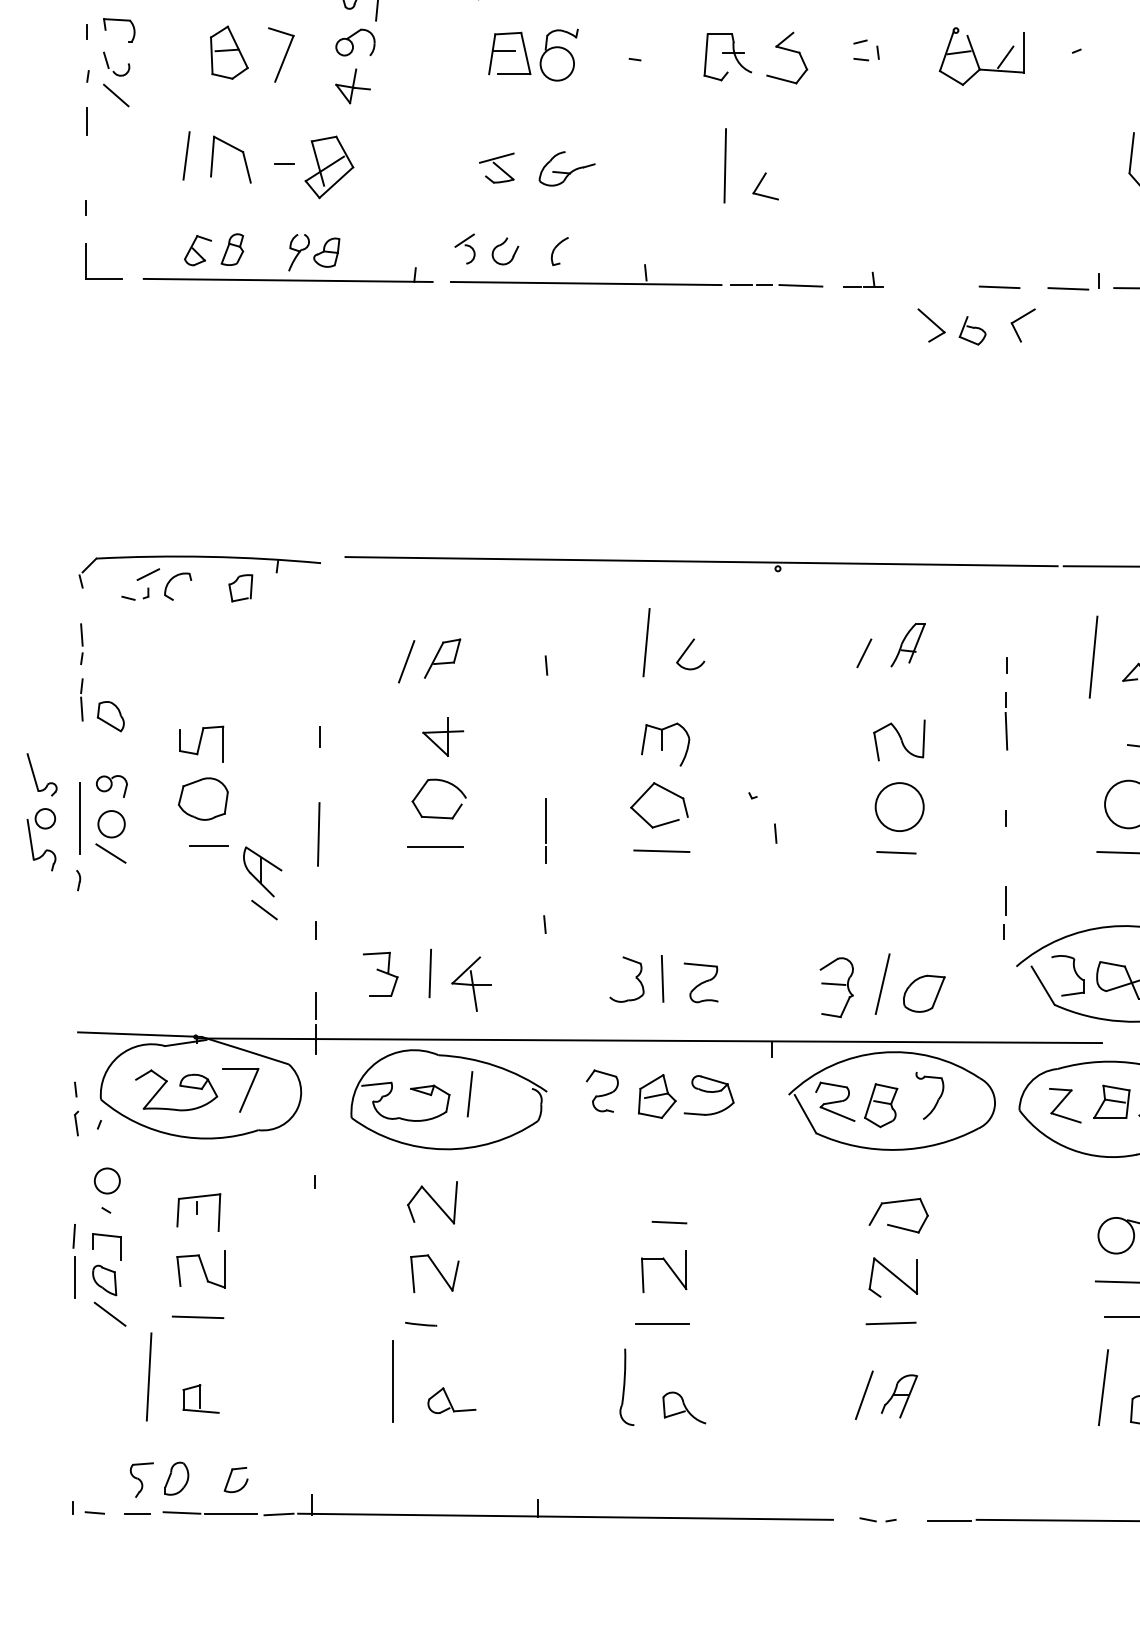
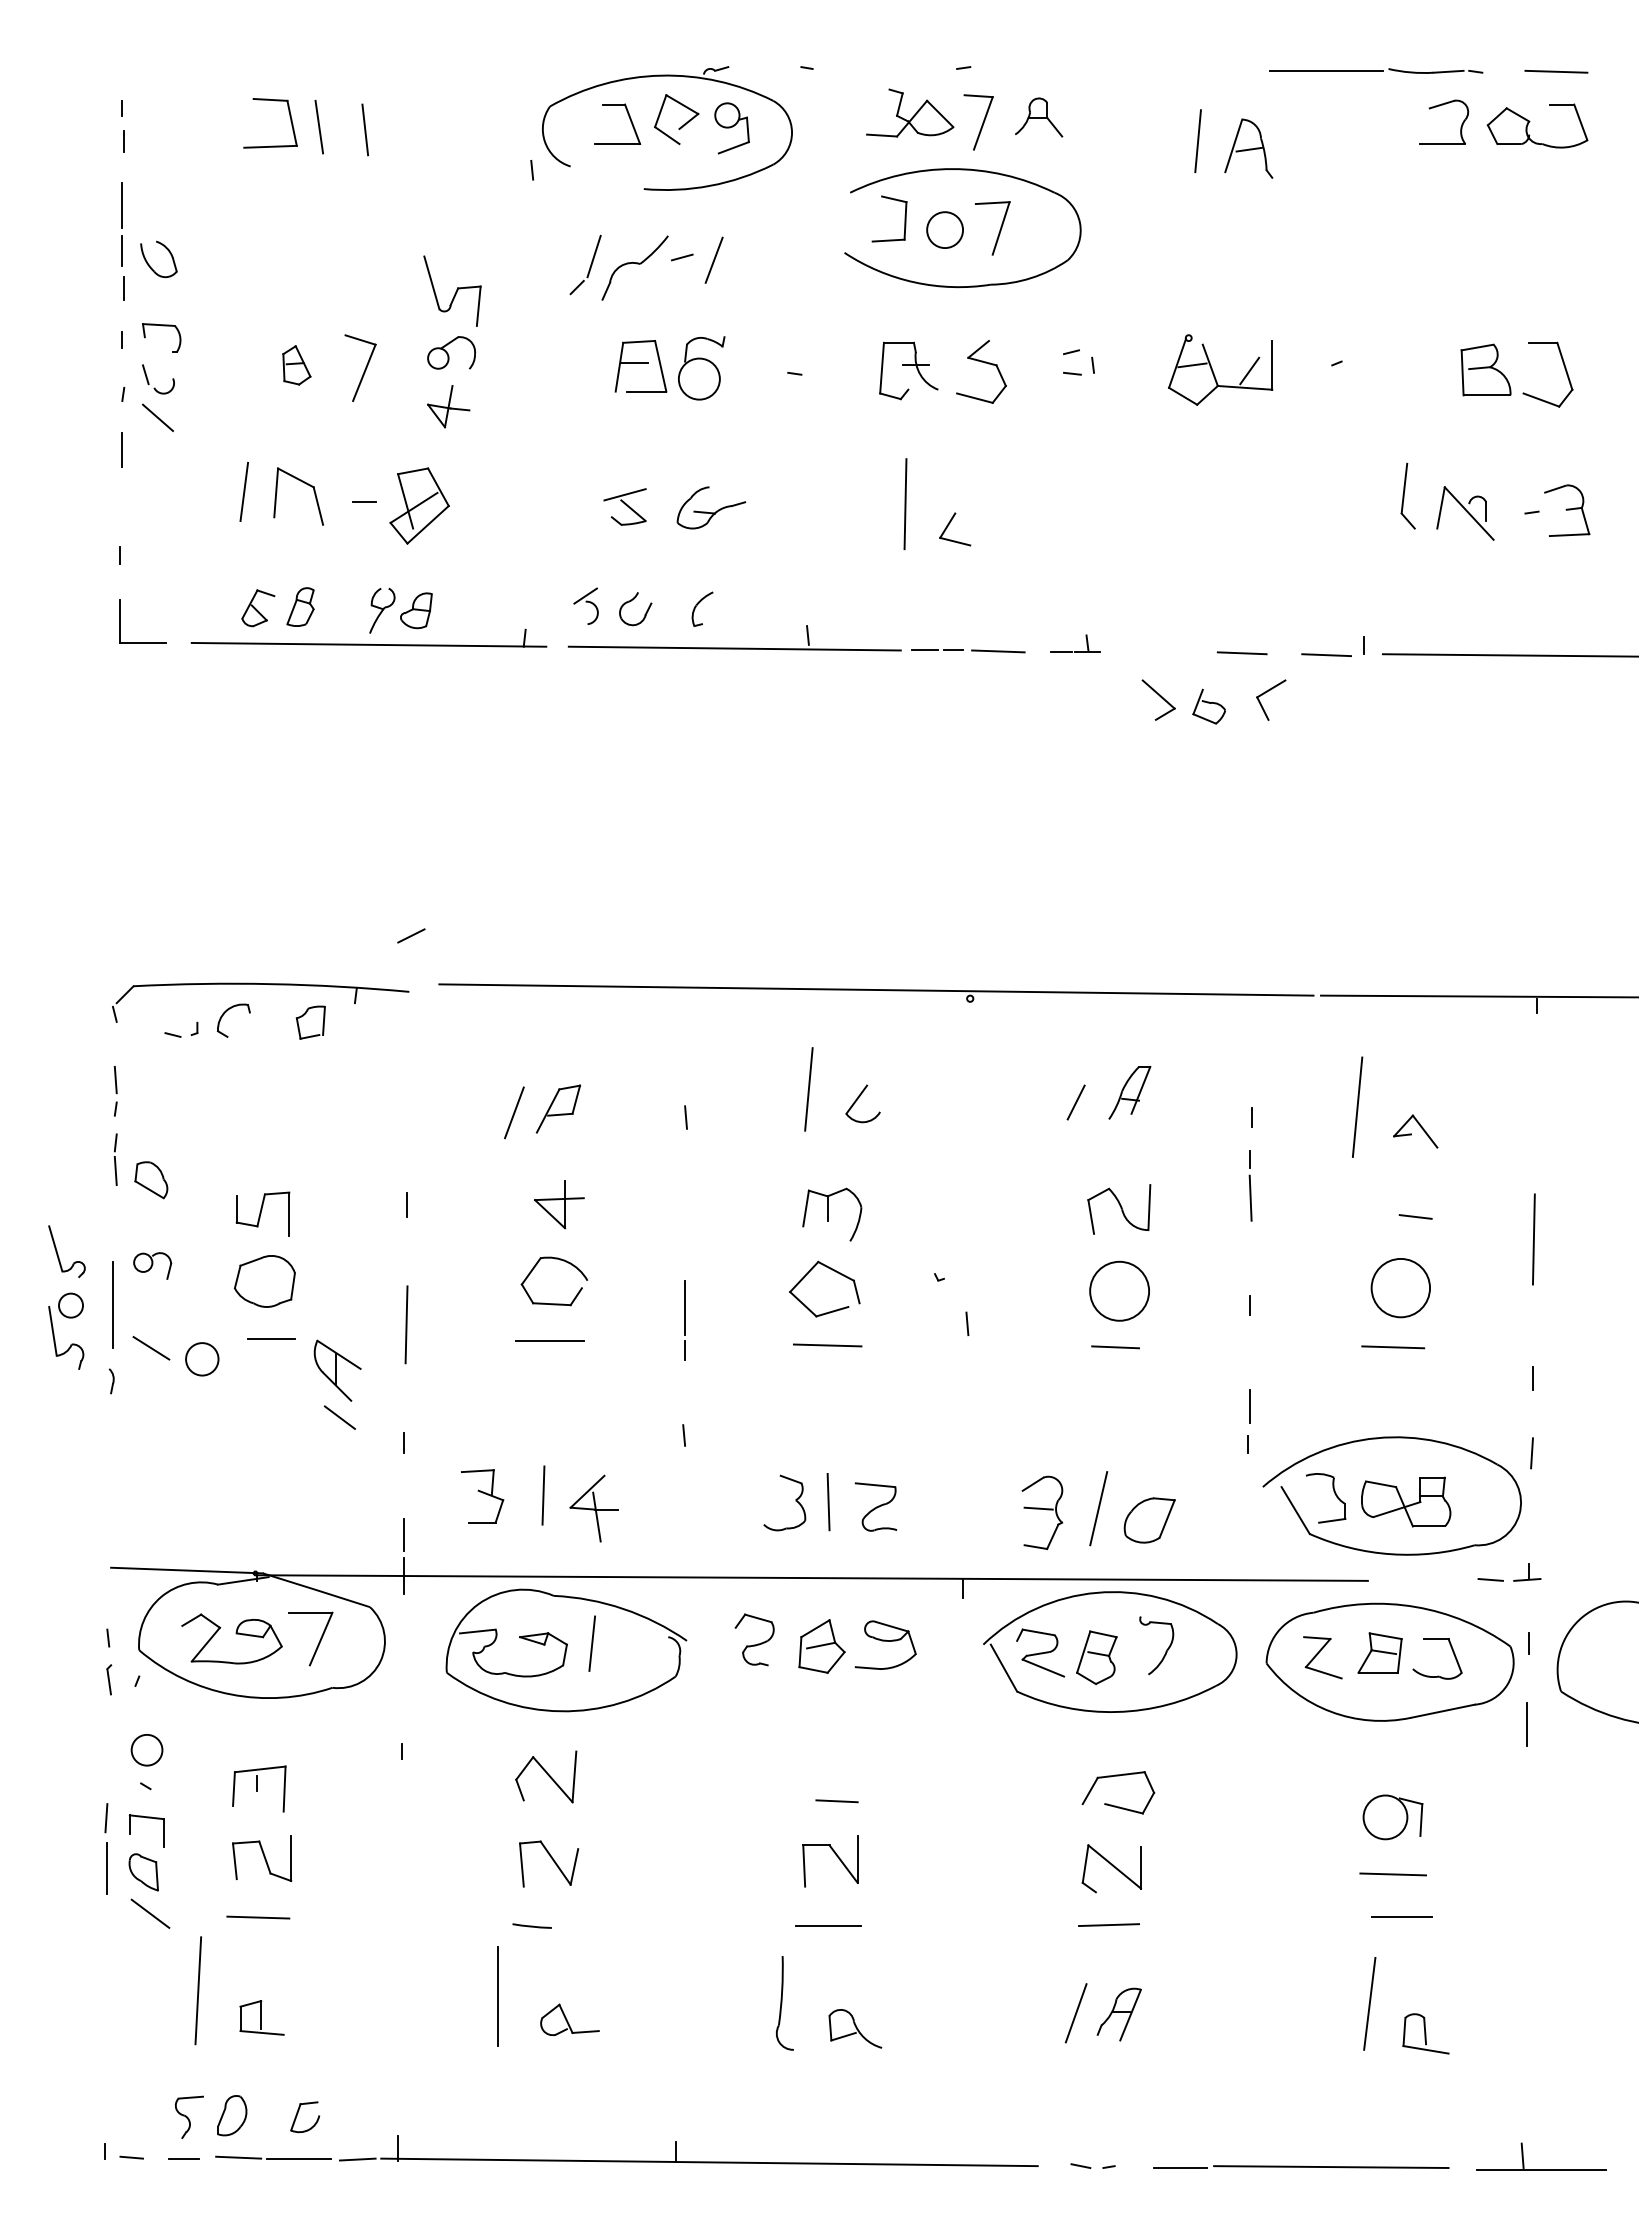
part: (229, 52) -> (296, 365), size x0.6
line: (148, 574) -> (411, 935), moved
circle: (111, 824) -> (202, 1359), moved

